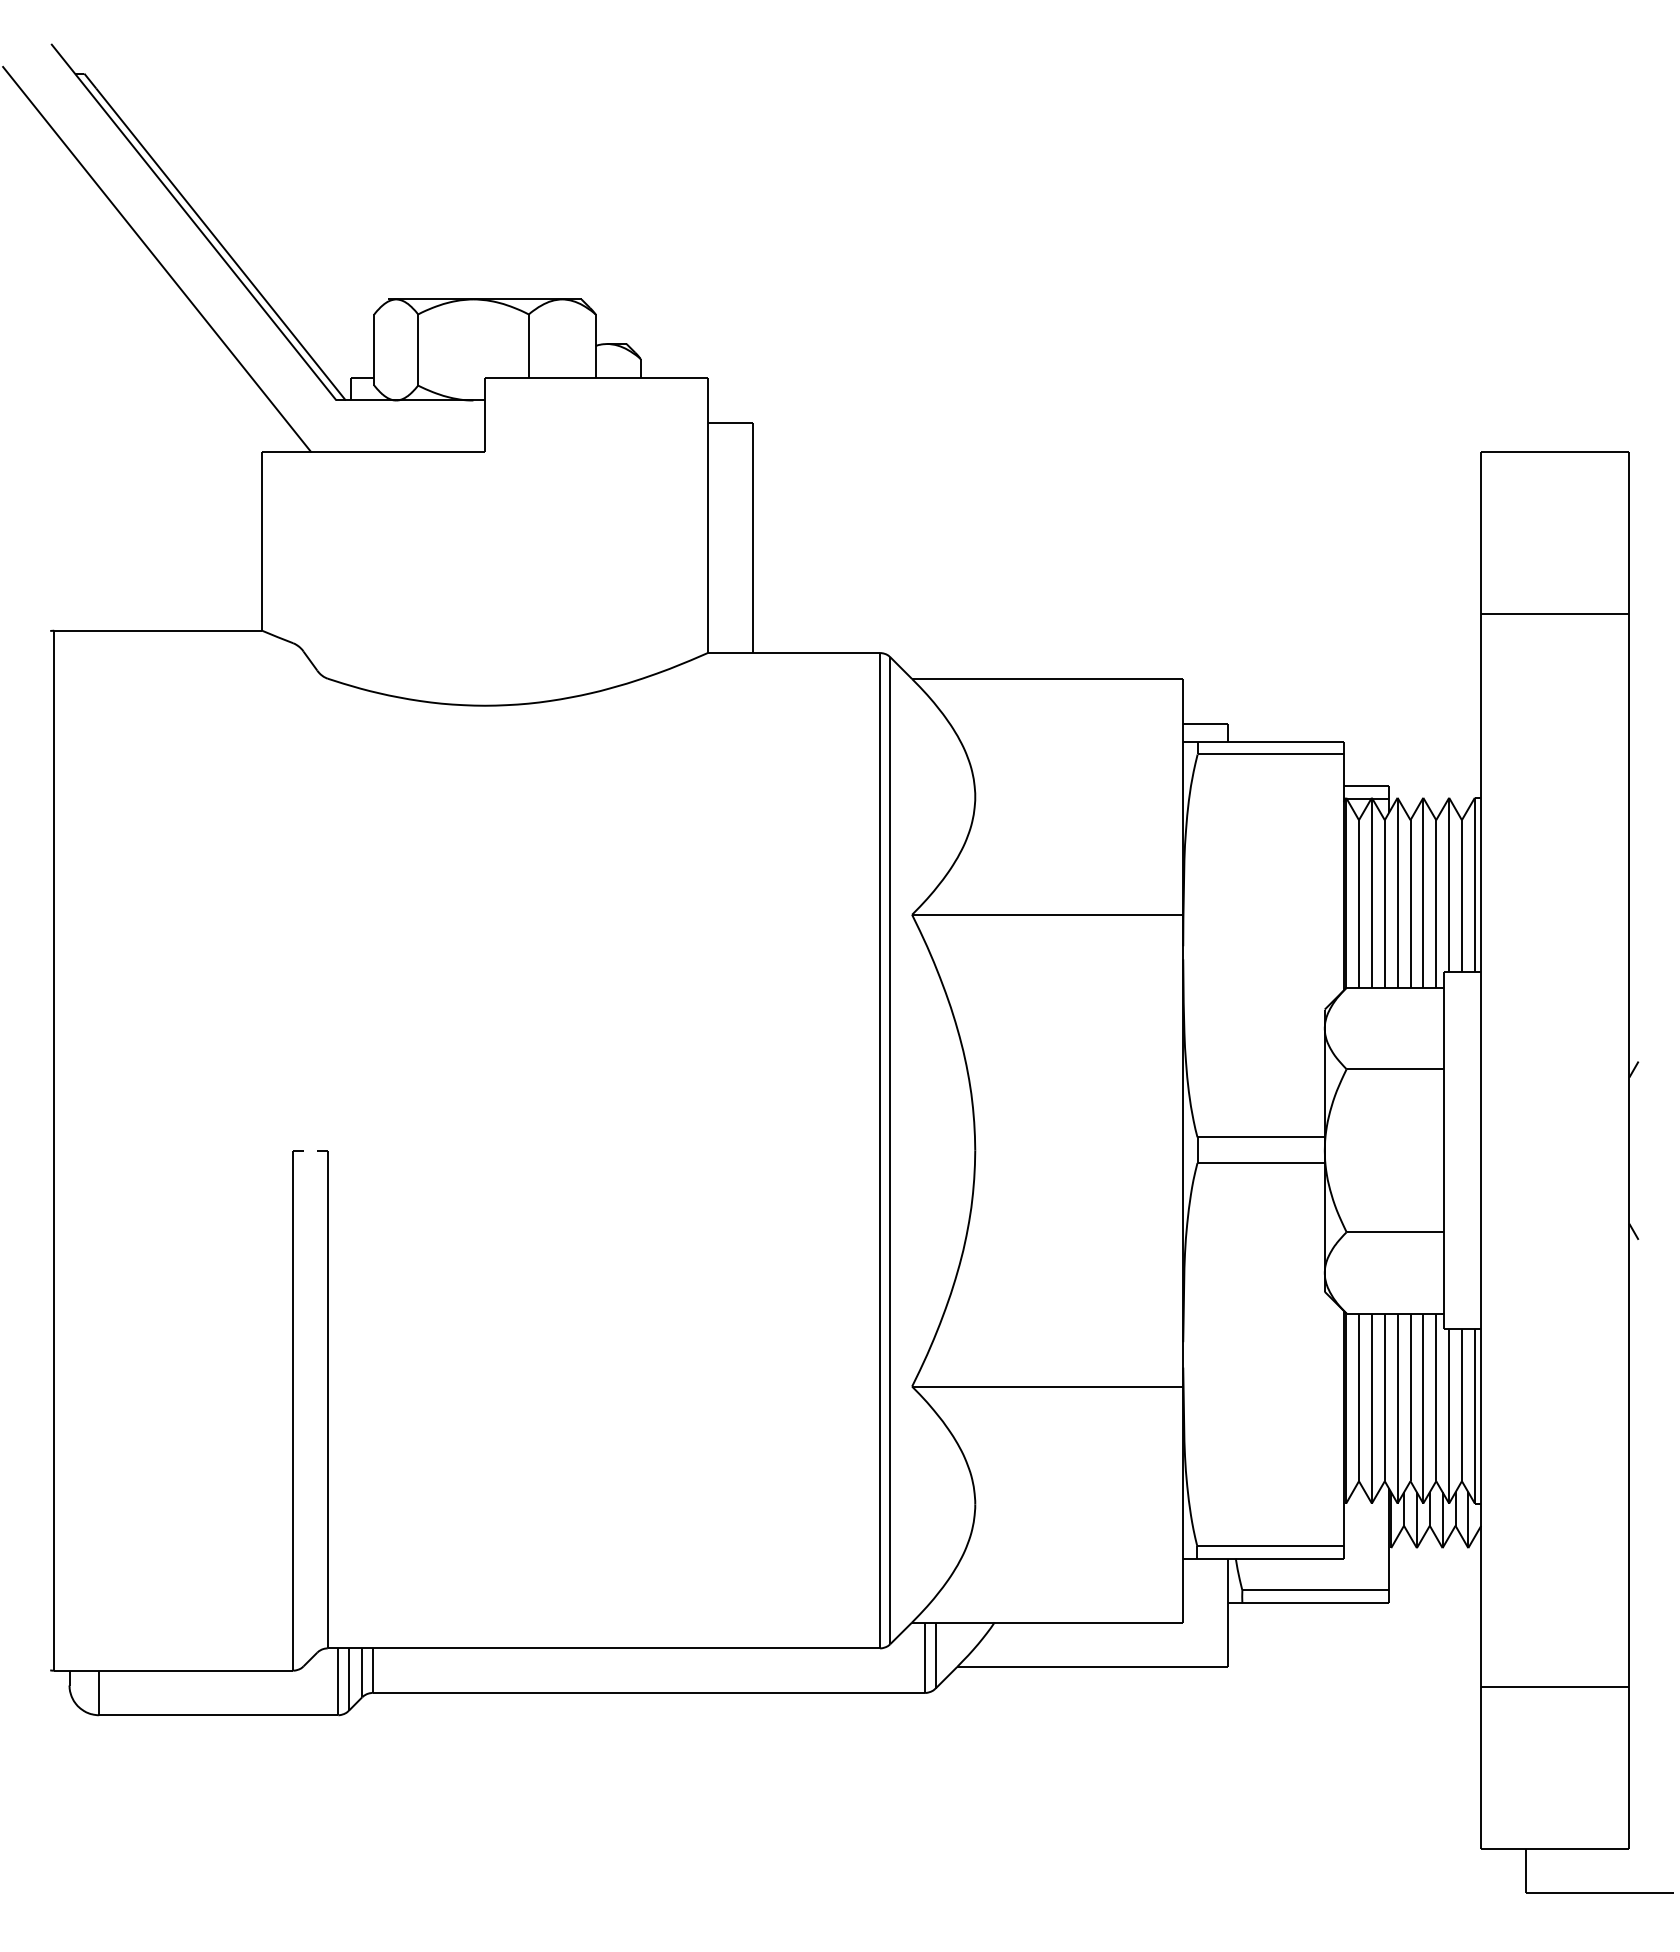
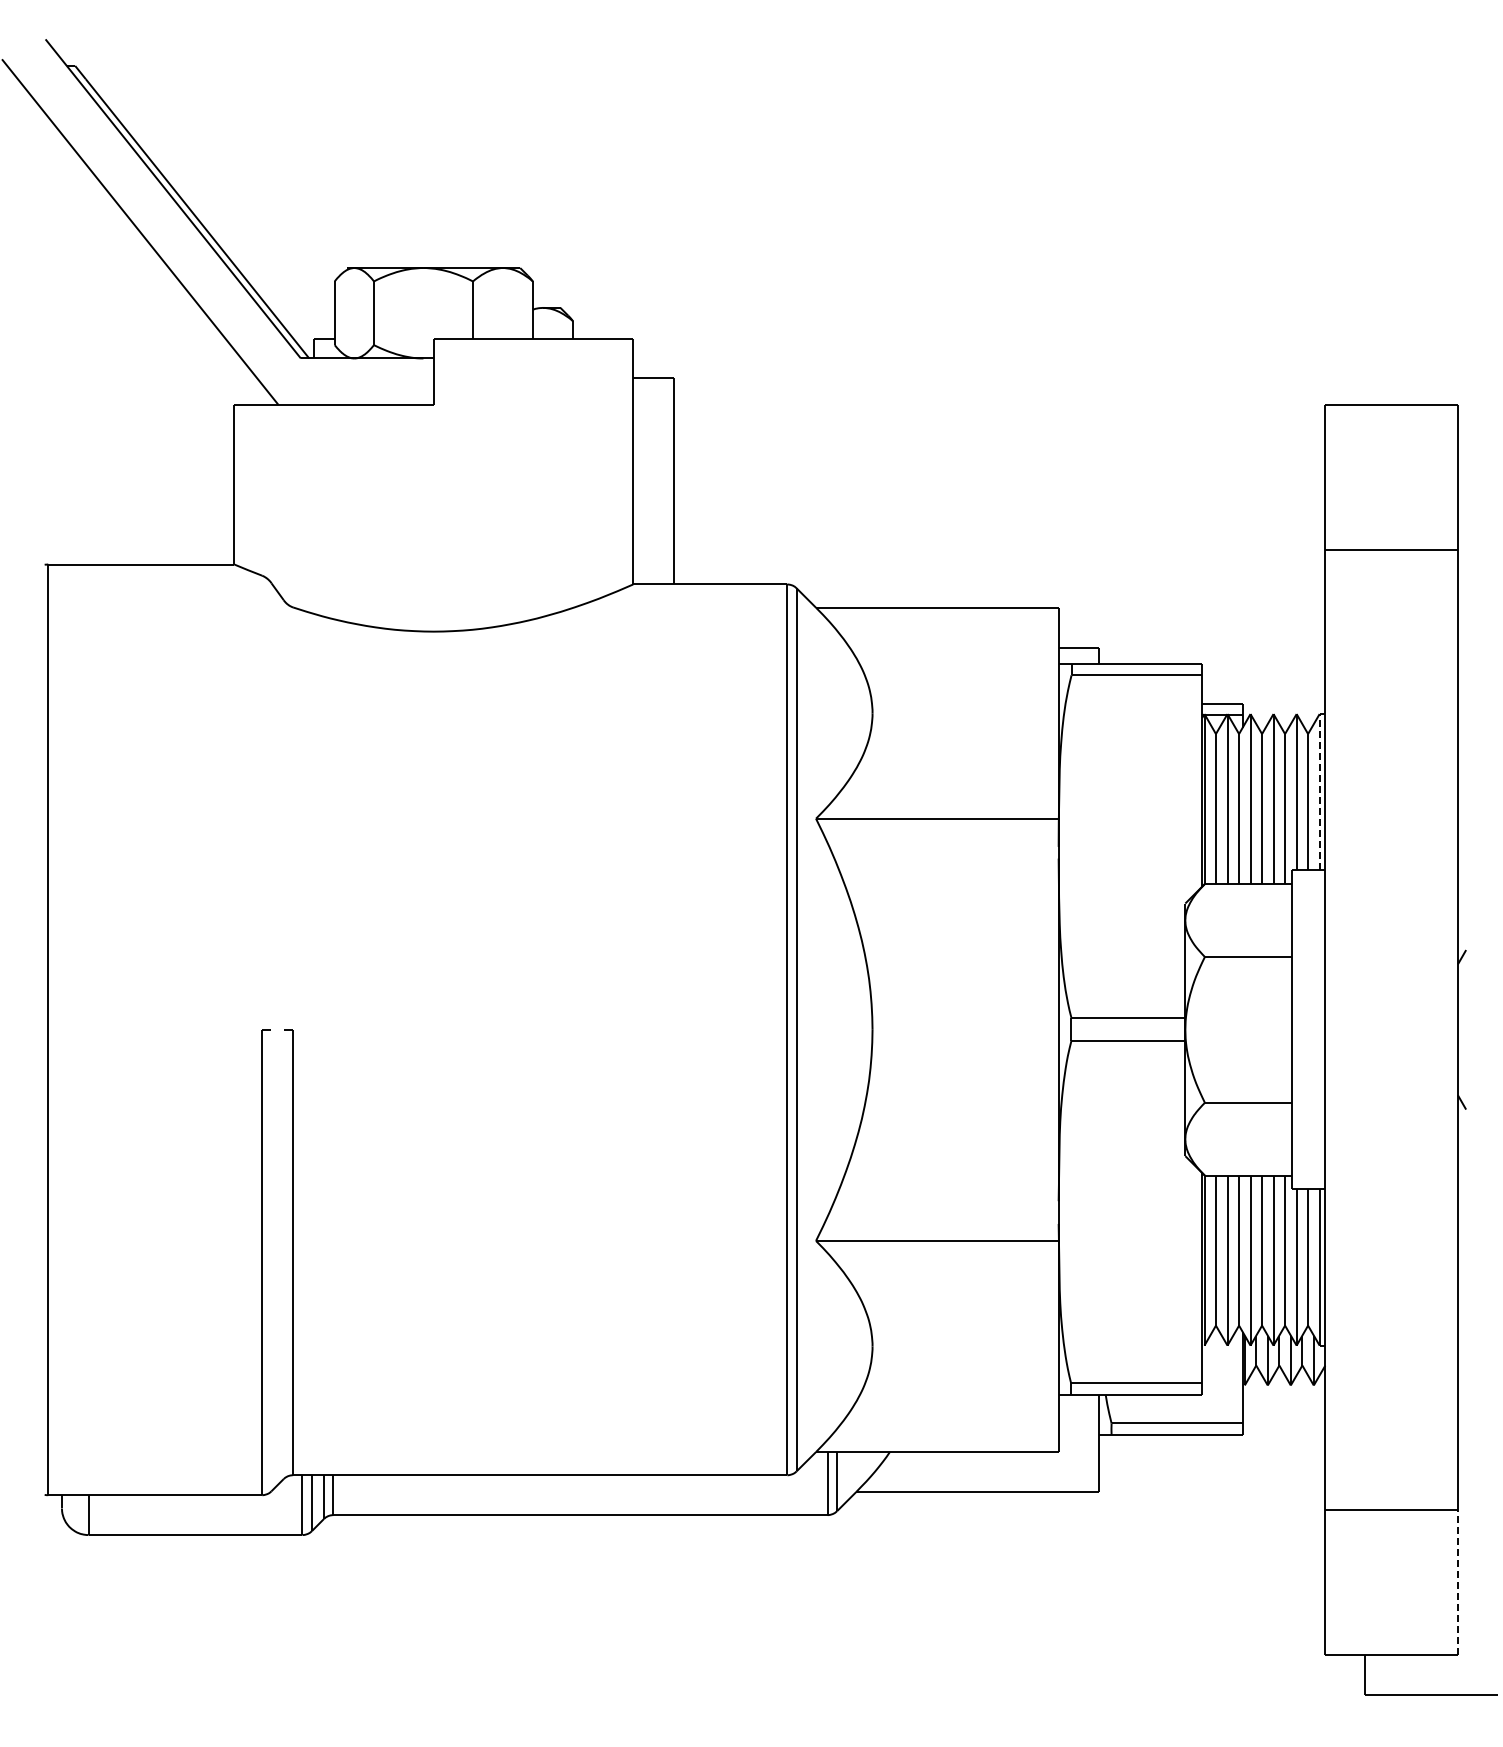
line: (1474, 884) -> (1319, 791), solid -> dashed
line: (1628, 1767) -> (1457, 1581), solid -> dashed

